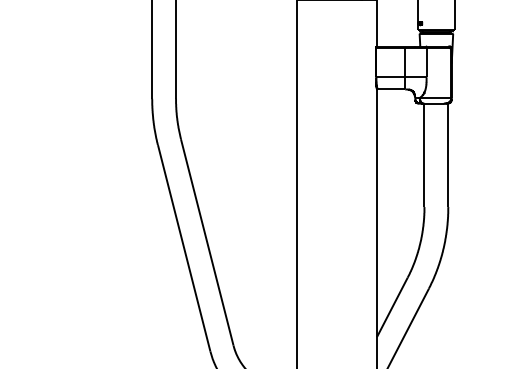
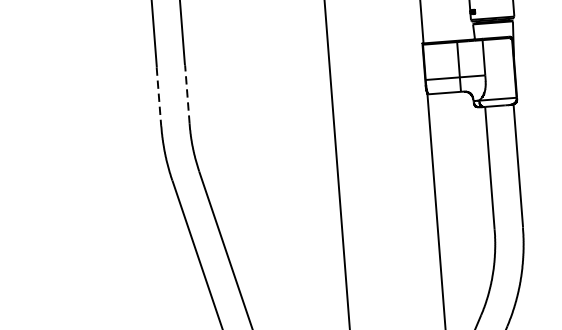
line: (152, 74) -> (159, 97), solid -> dashed
line: (176, 74) -> (187, 94), solid -> dashed

